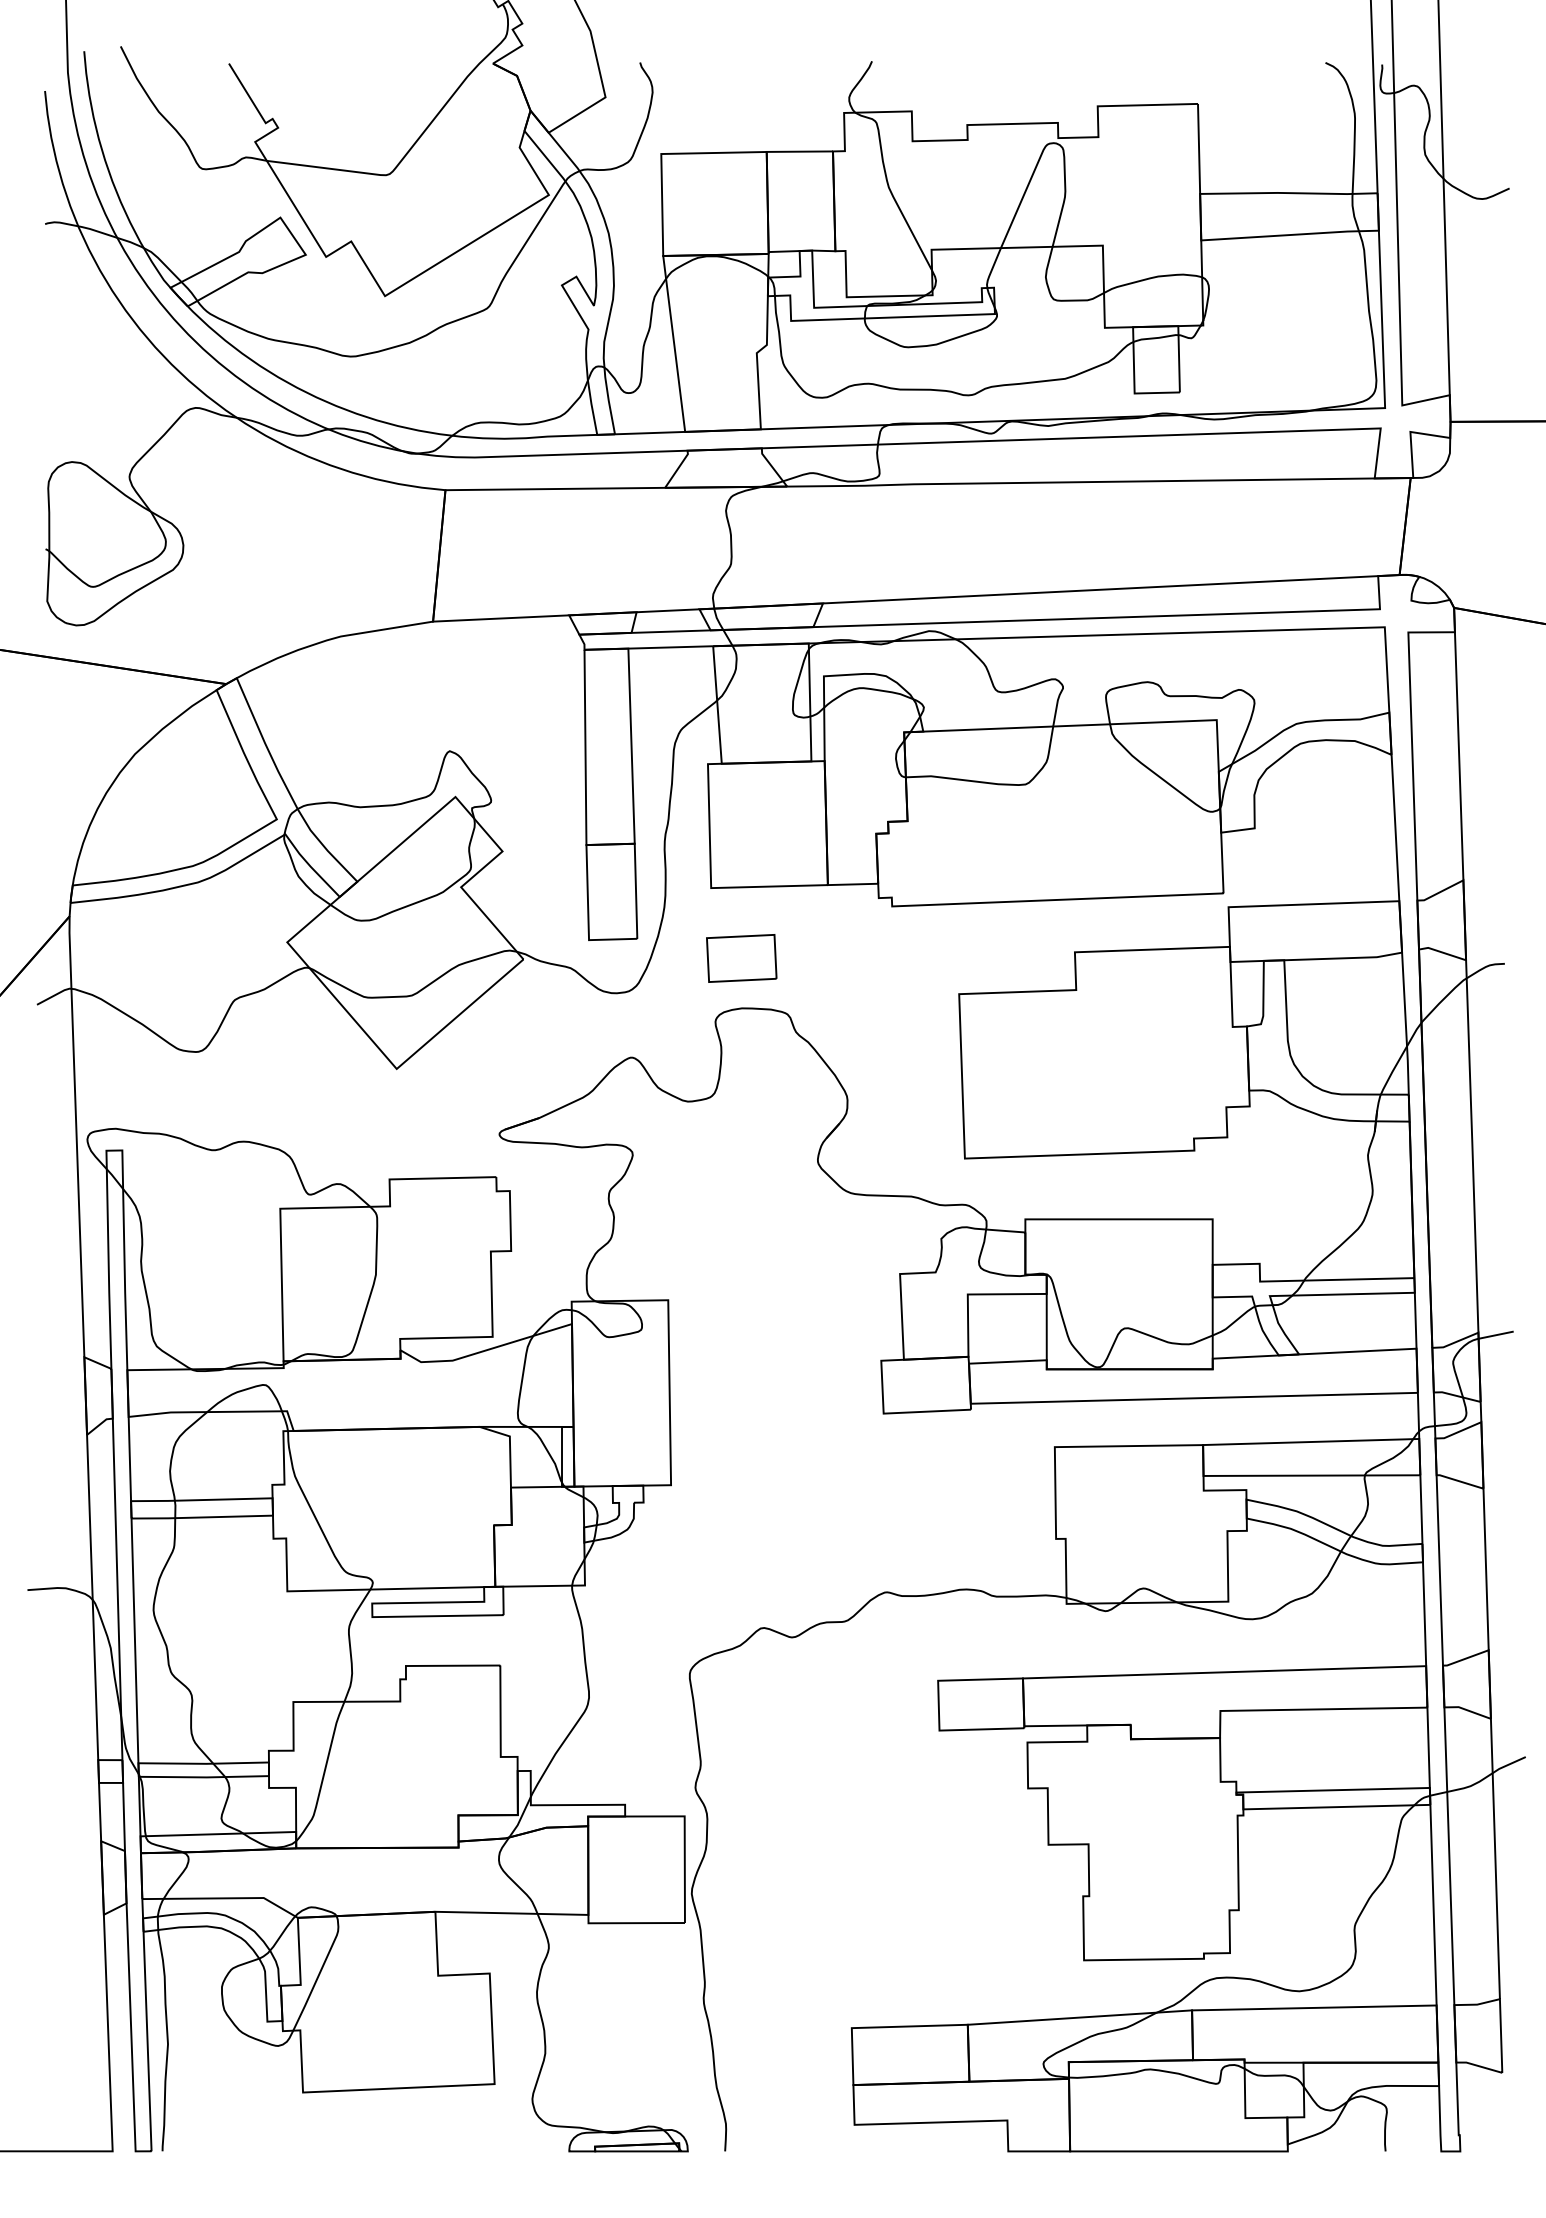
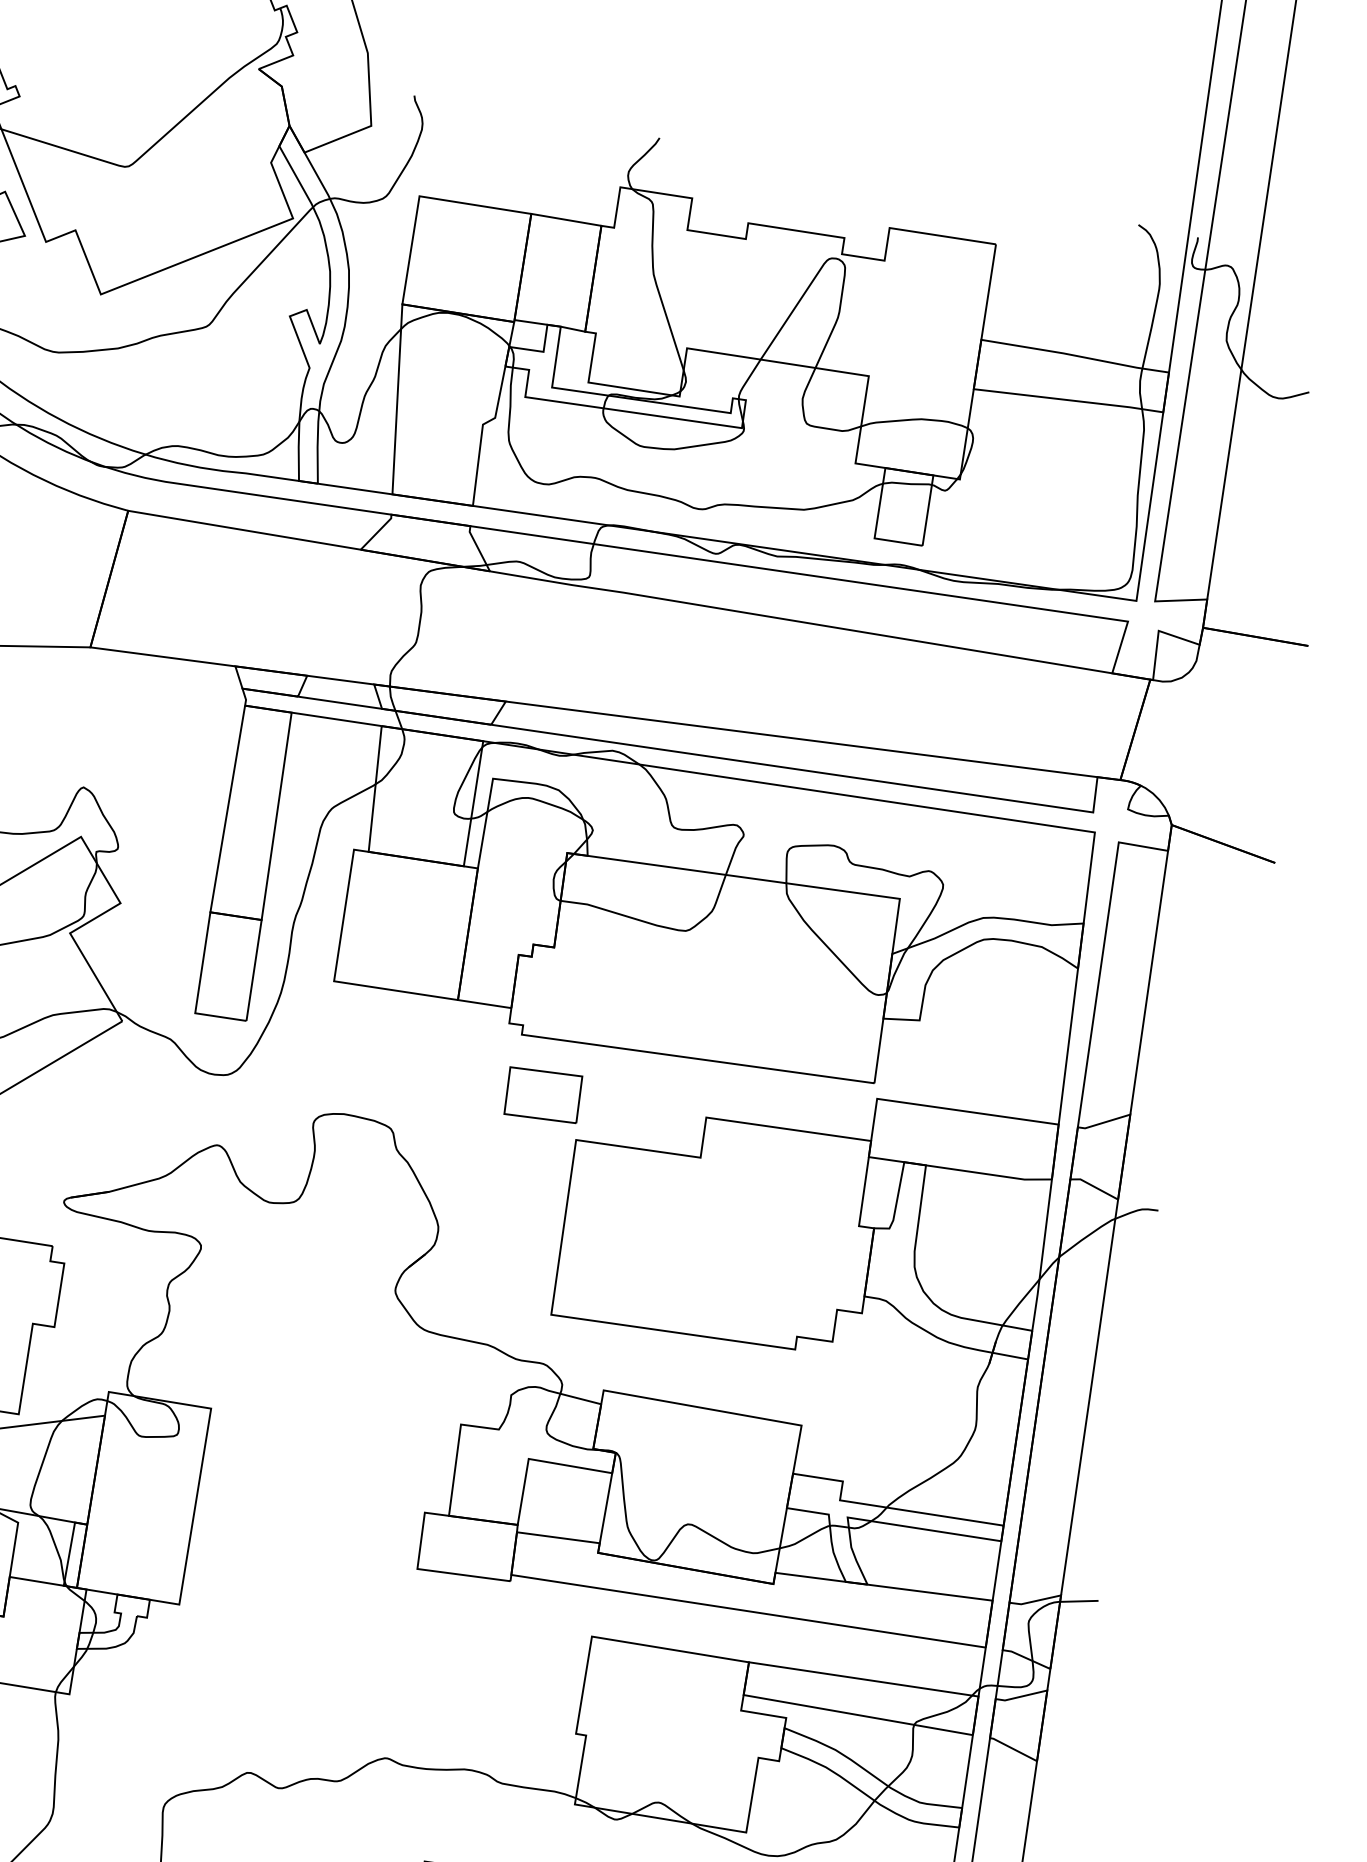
part: (741, 958) -> (543, 1095), moved

